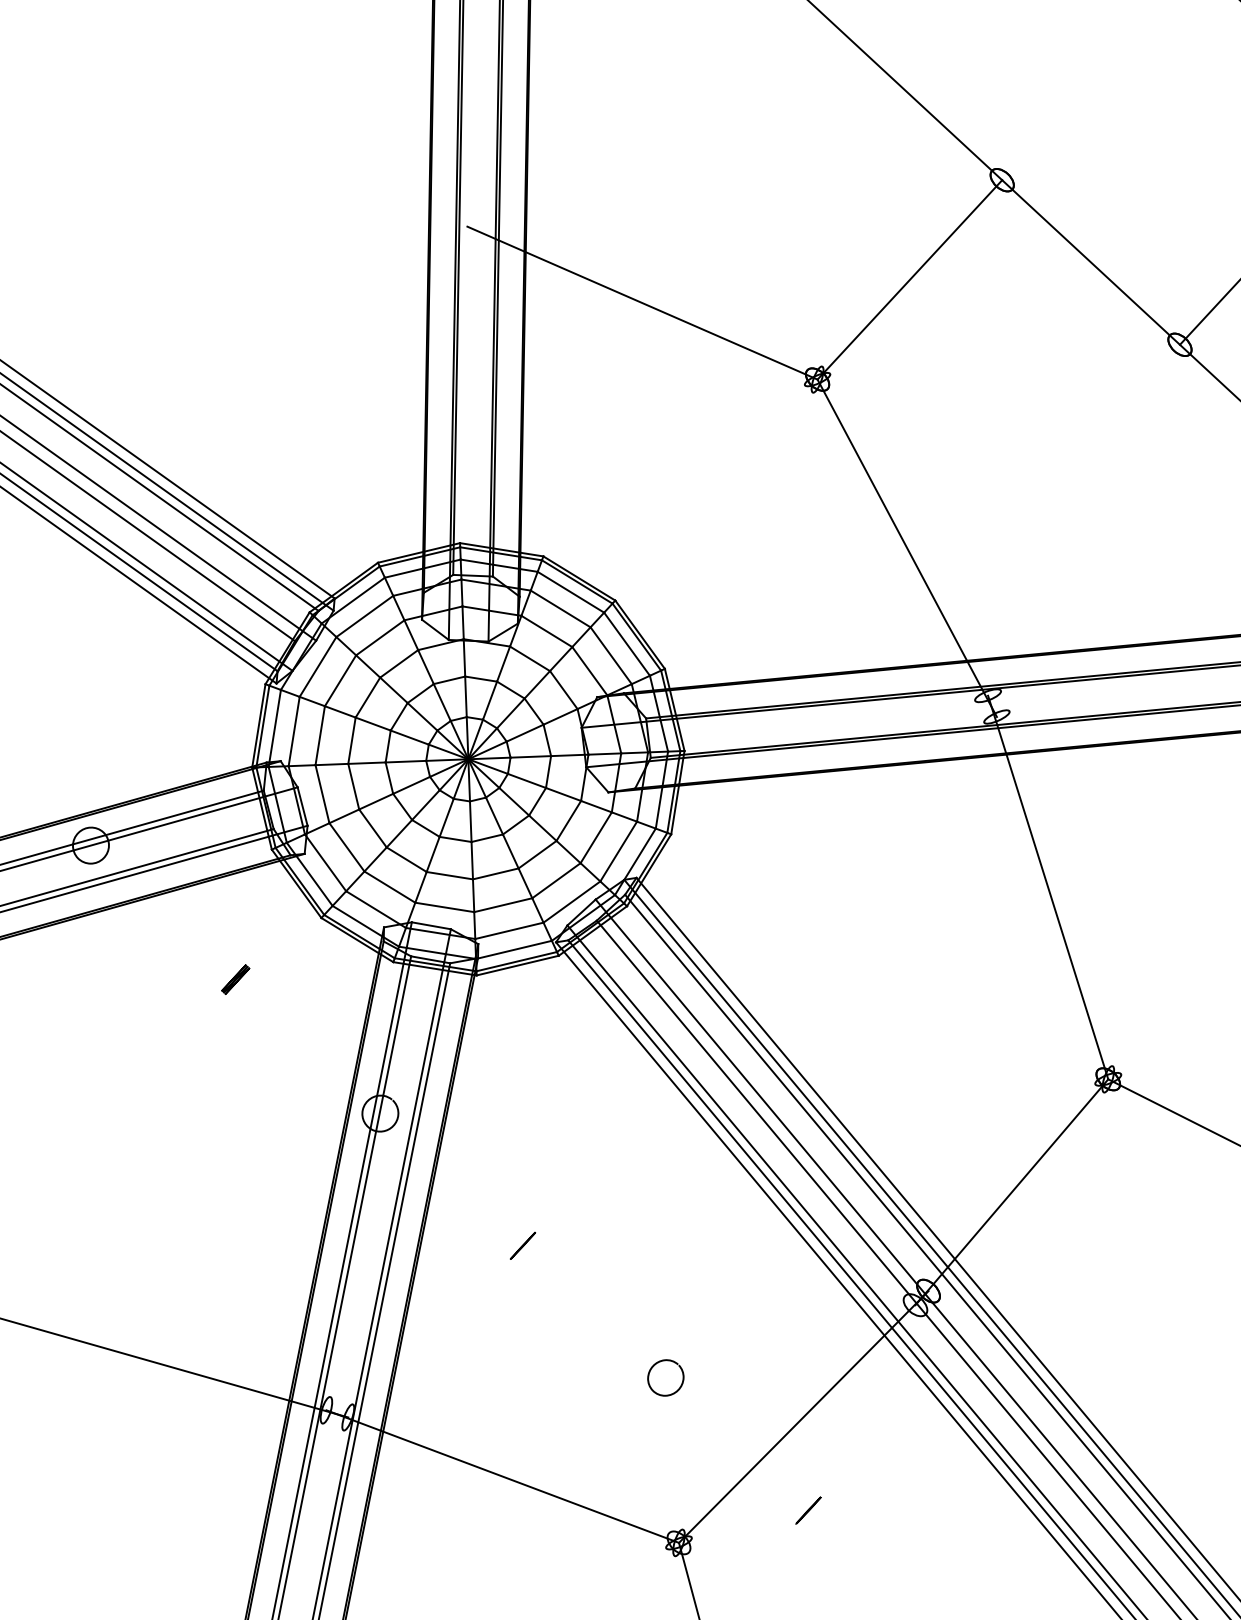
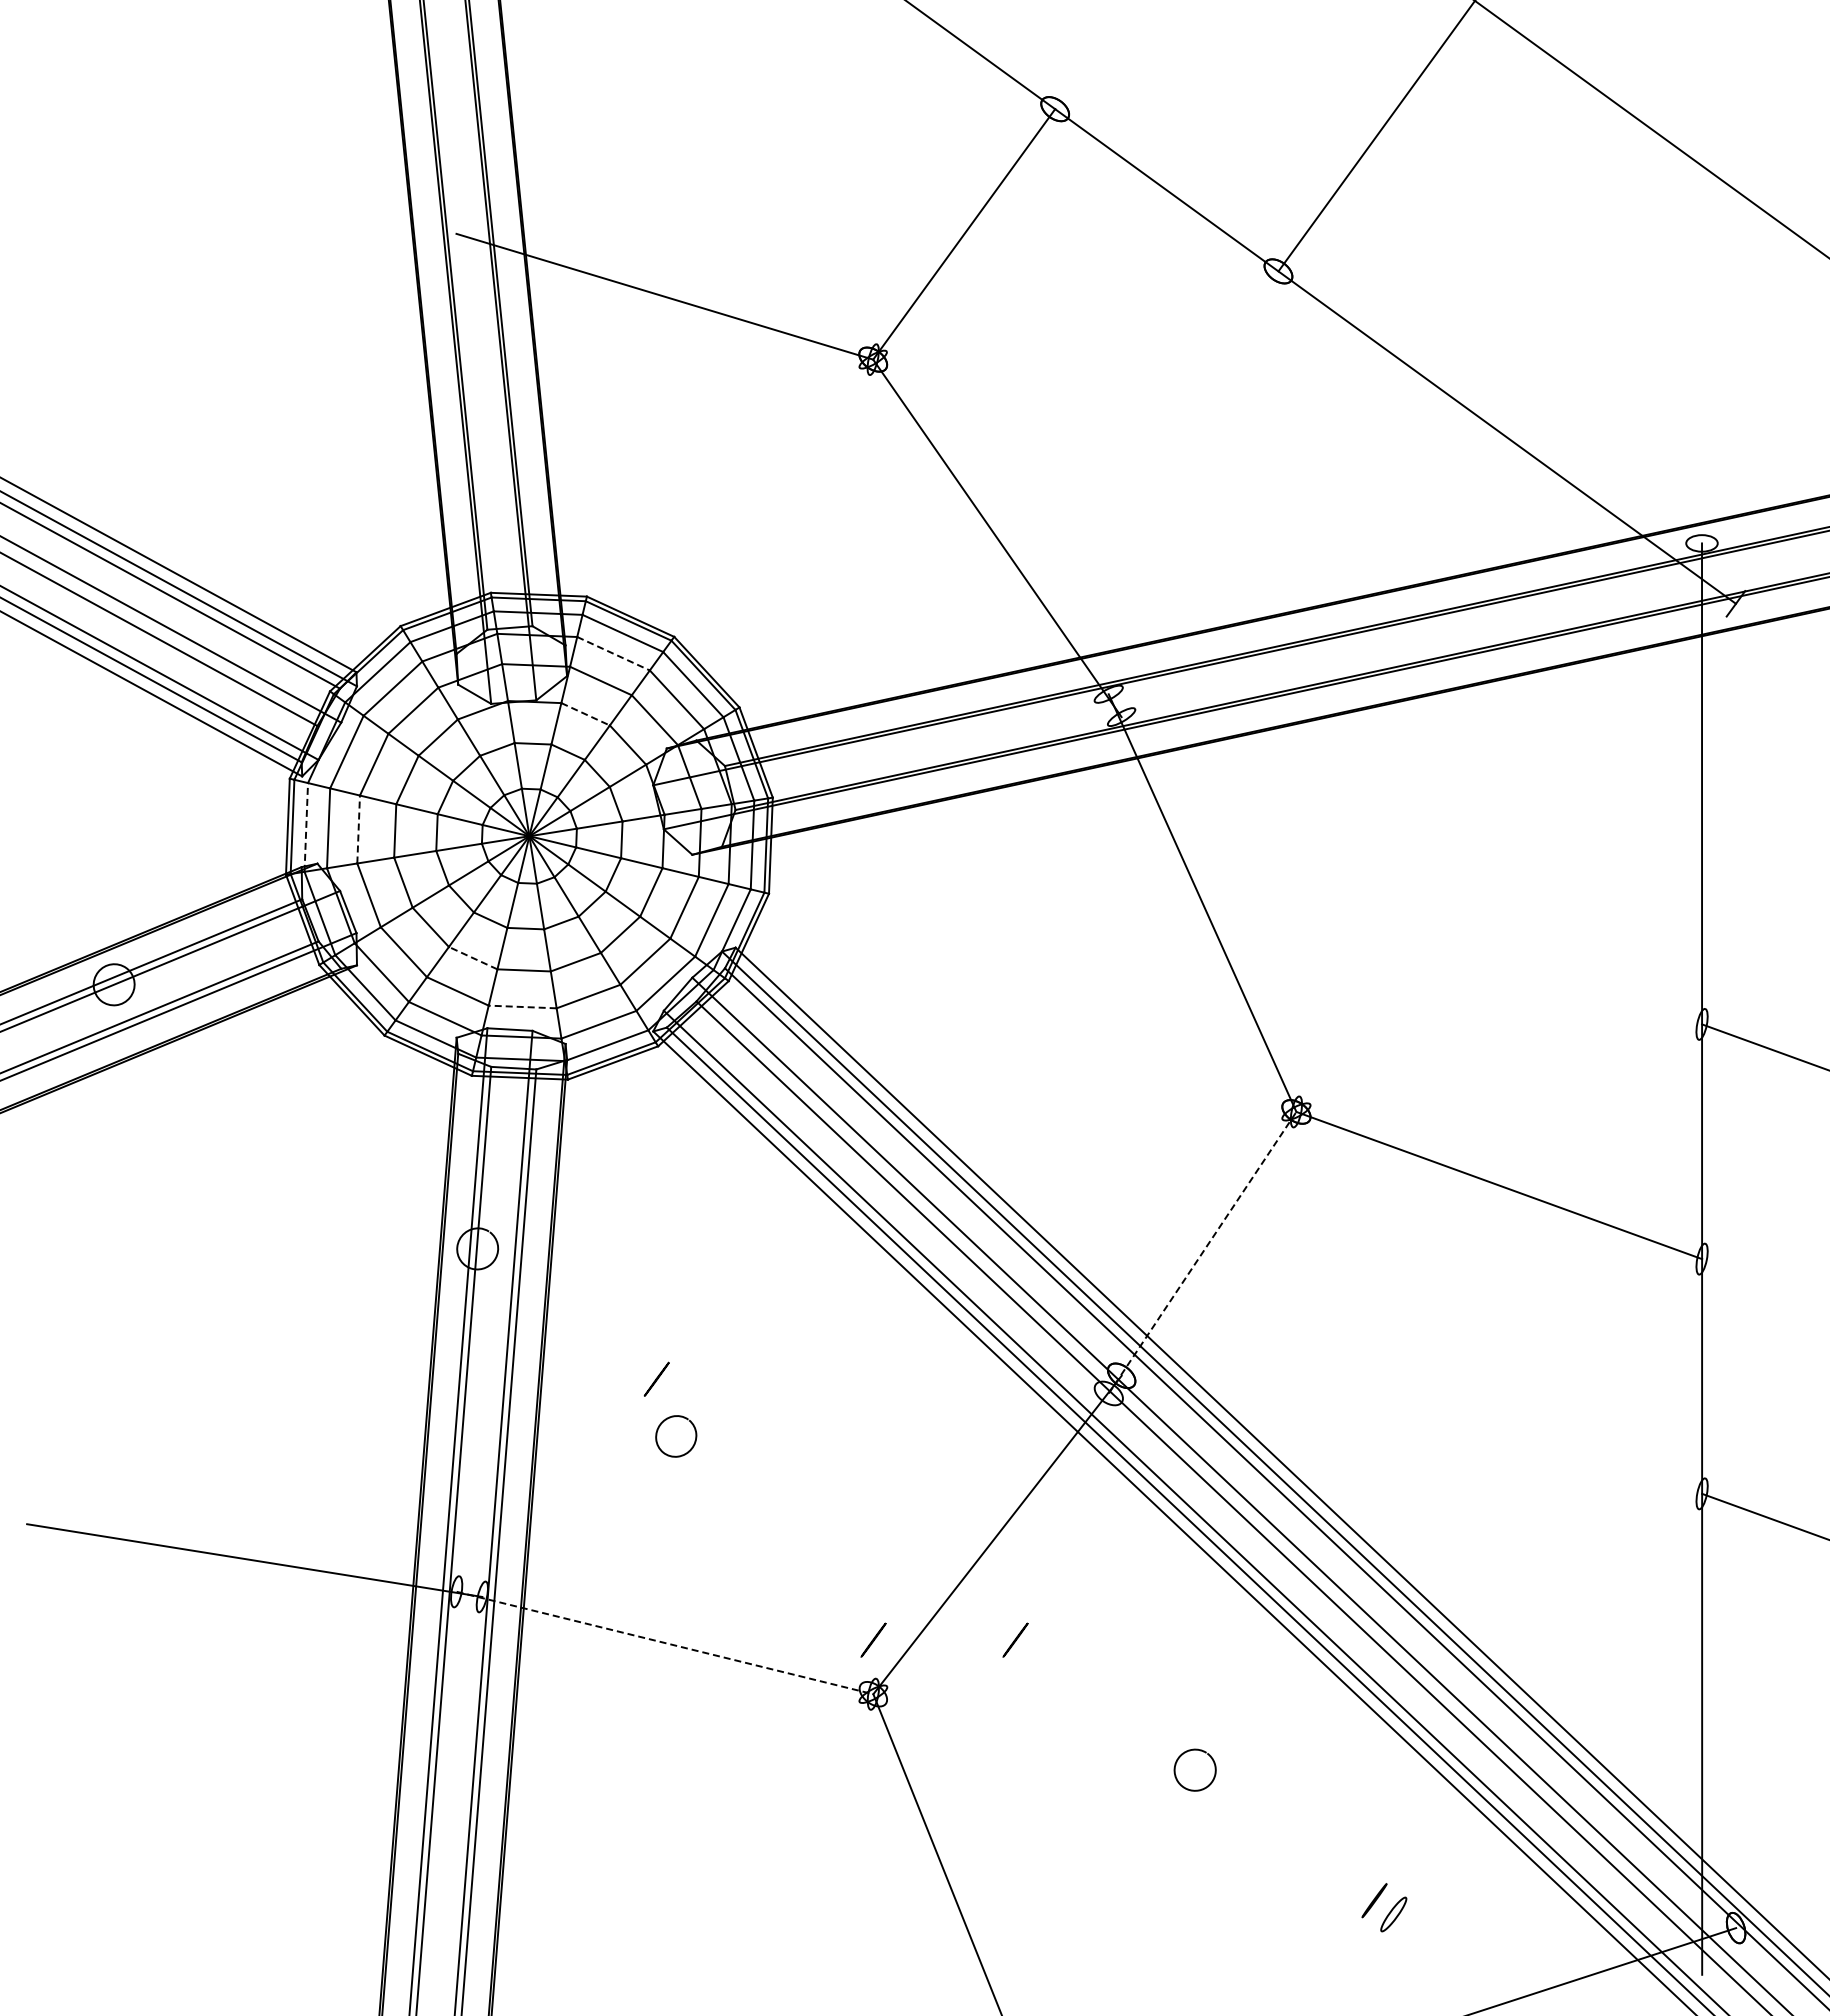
line: (560, 608) -> (613, 653), solid -> dashed
line: (529, 659) -> (585, 714), solid -> dashed
line: (275, 727) -> (306, 826), solid -> dashed
line: (320, 735) -> (358, 829), solid -> dashed
line: (406, 860) -> (473, 958), solid -> dashed
line: (444, 907) -> (522, 1007), solid -> dashed
part: (235, 979) -> (295, 1116), removed
line: (1011, 1192) -> (1202, 1252), solid -> dashed
curve: (679, 1387) -> (692, 1445), moved
line: (503, 1477) -> (665, 1643), solid -> dashed
line: (684, 1495) -> (873, 1639), added

